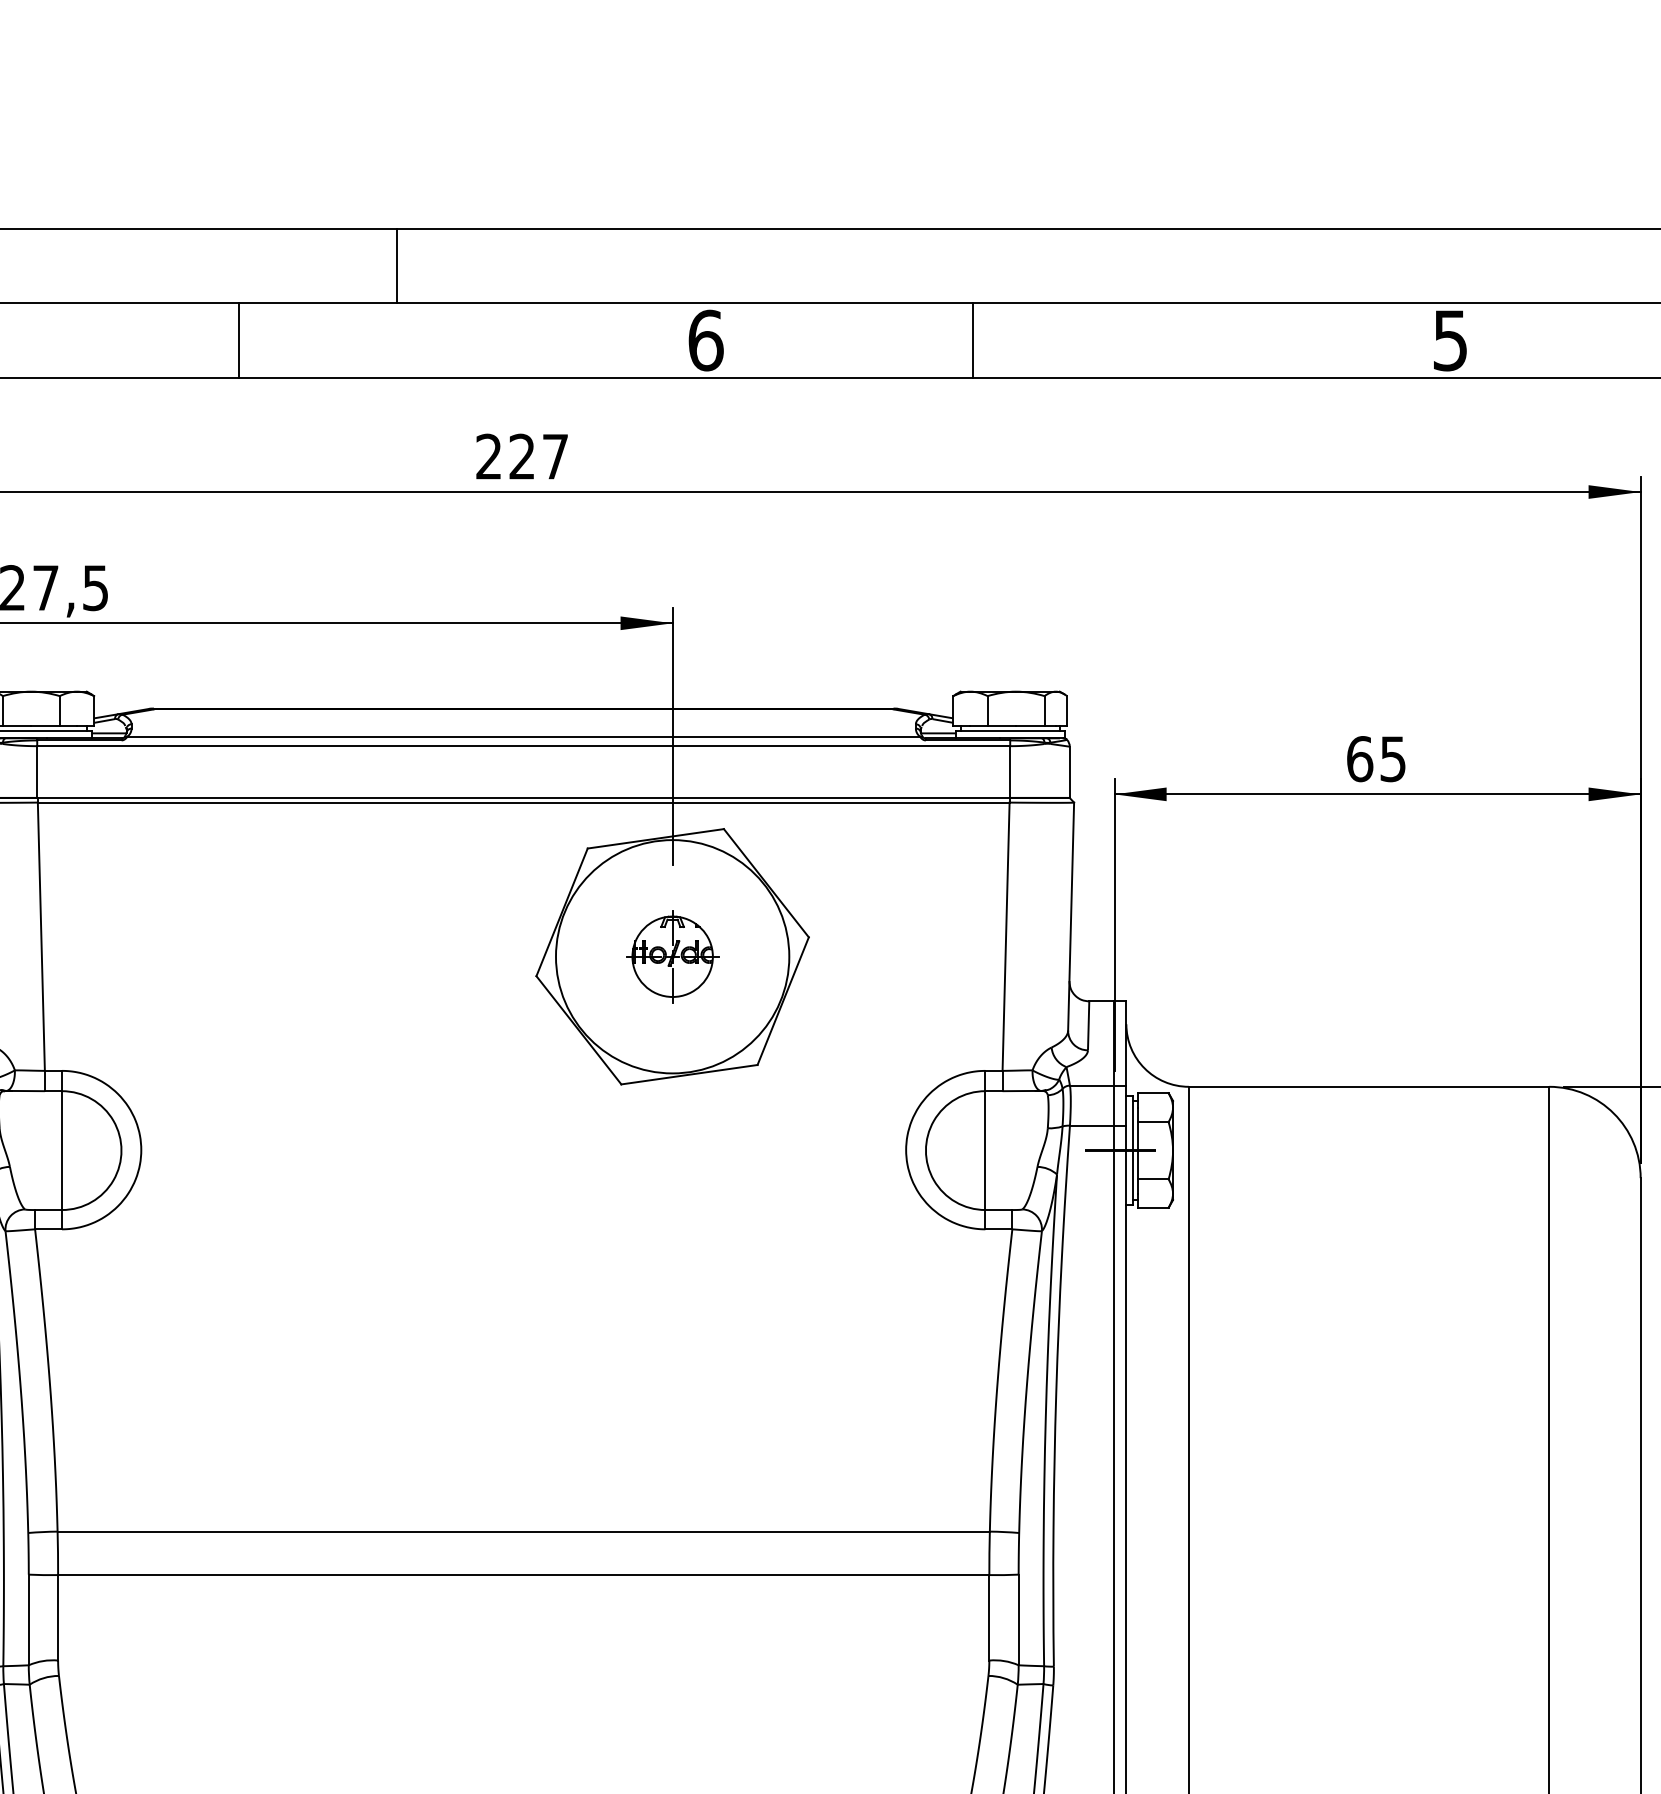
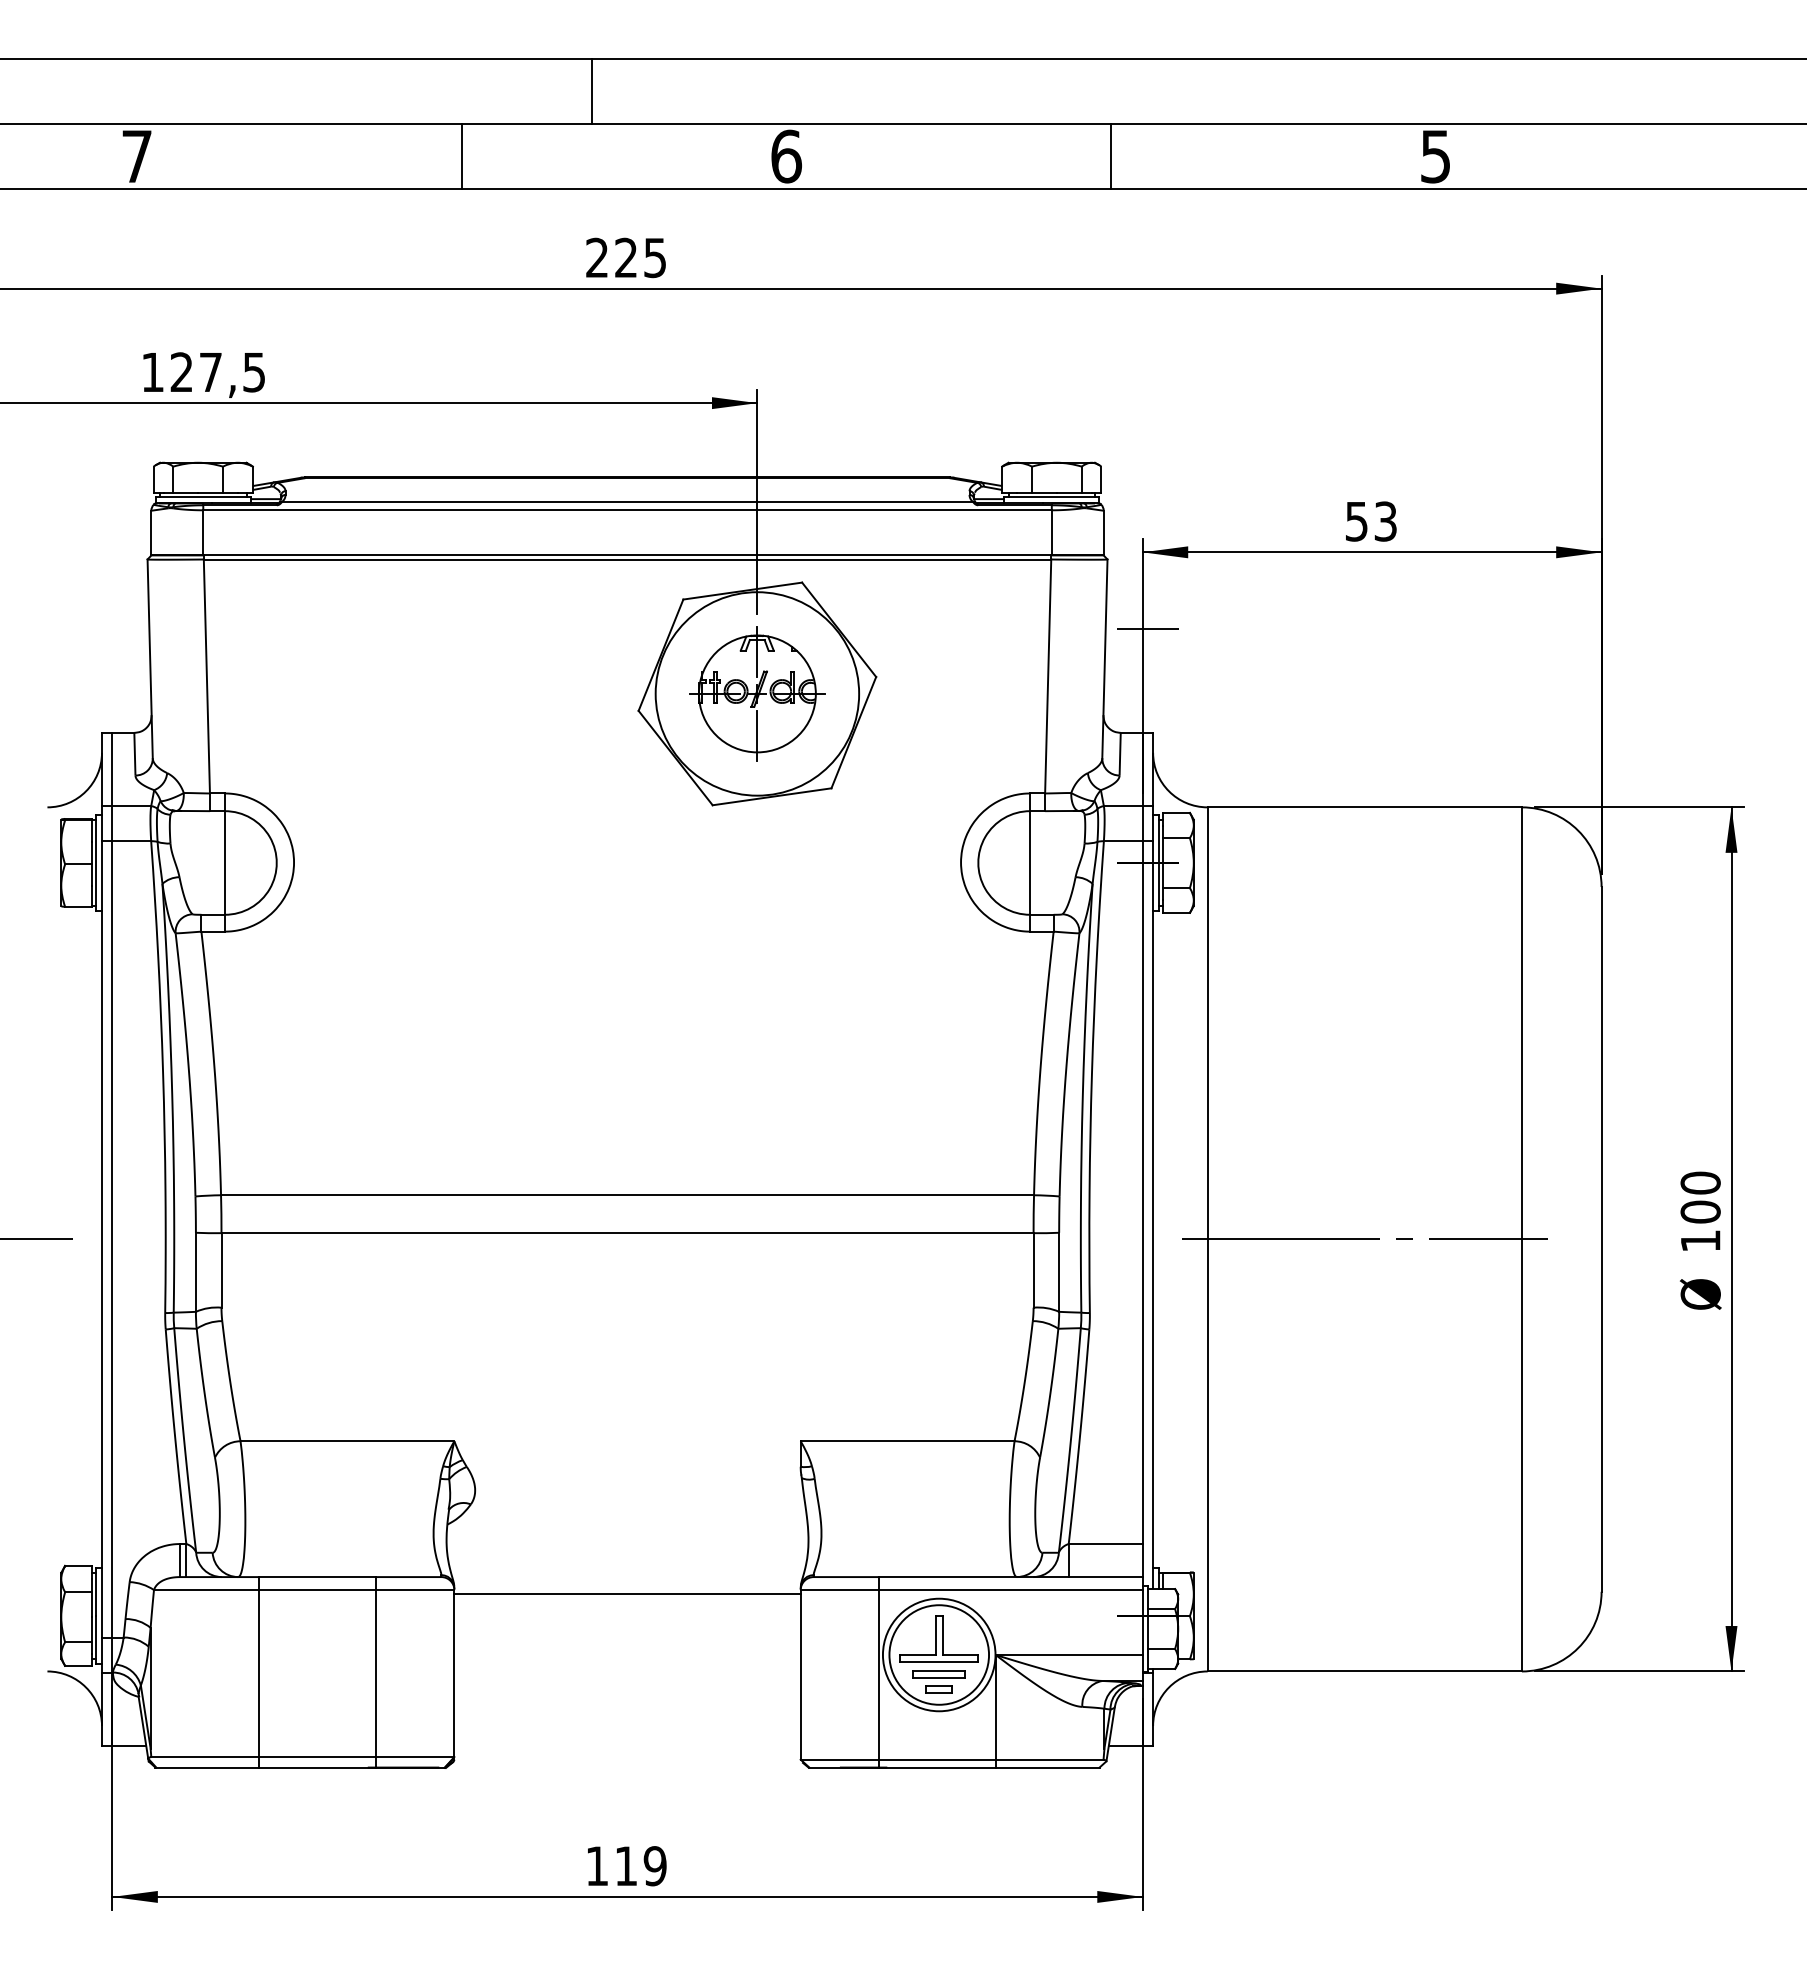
line: (396, 265) -> (591, 91), moved
line: (239, 340) -> (462, 156), moved
line: (973, 340) -> (1111, 156), moved
text: (554, 457) -> (654, 258), 227 -> 225
text: (1375, 759) -> (1370, 521), 65 -> 53
line: (1119, 882) -> (1147, 629), added
part: (672, 956) -> (757, 693), size x1.67
line: (1368, 1582) -> (1364, 1239), added

